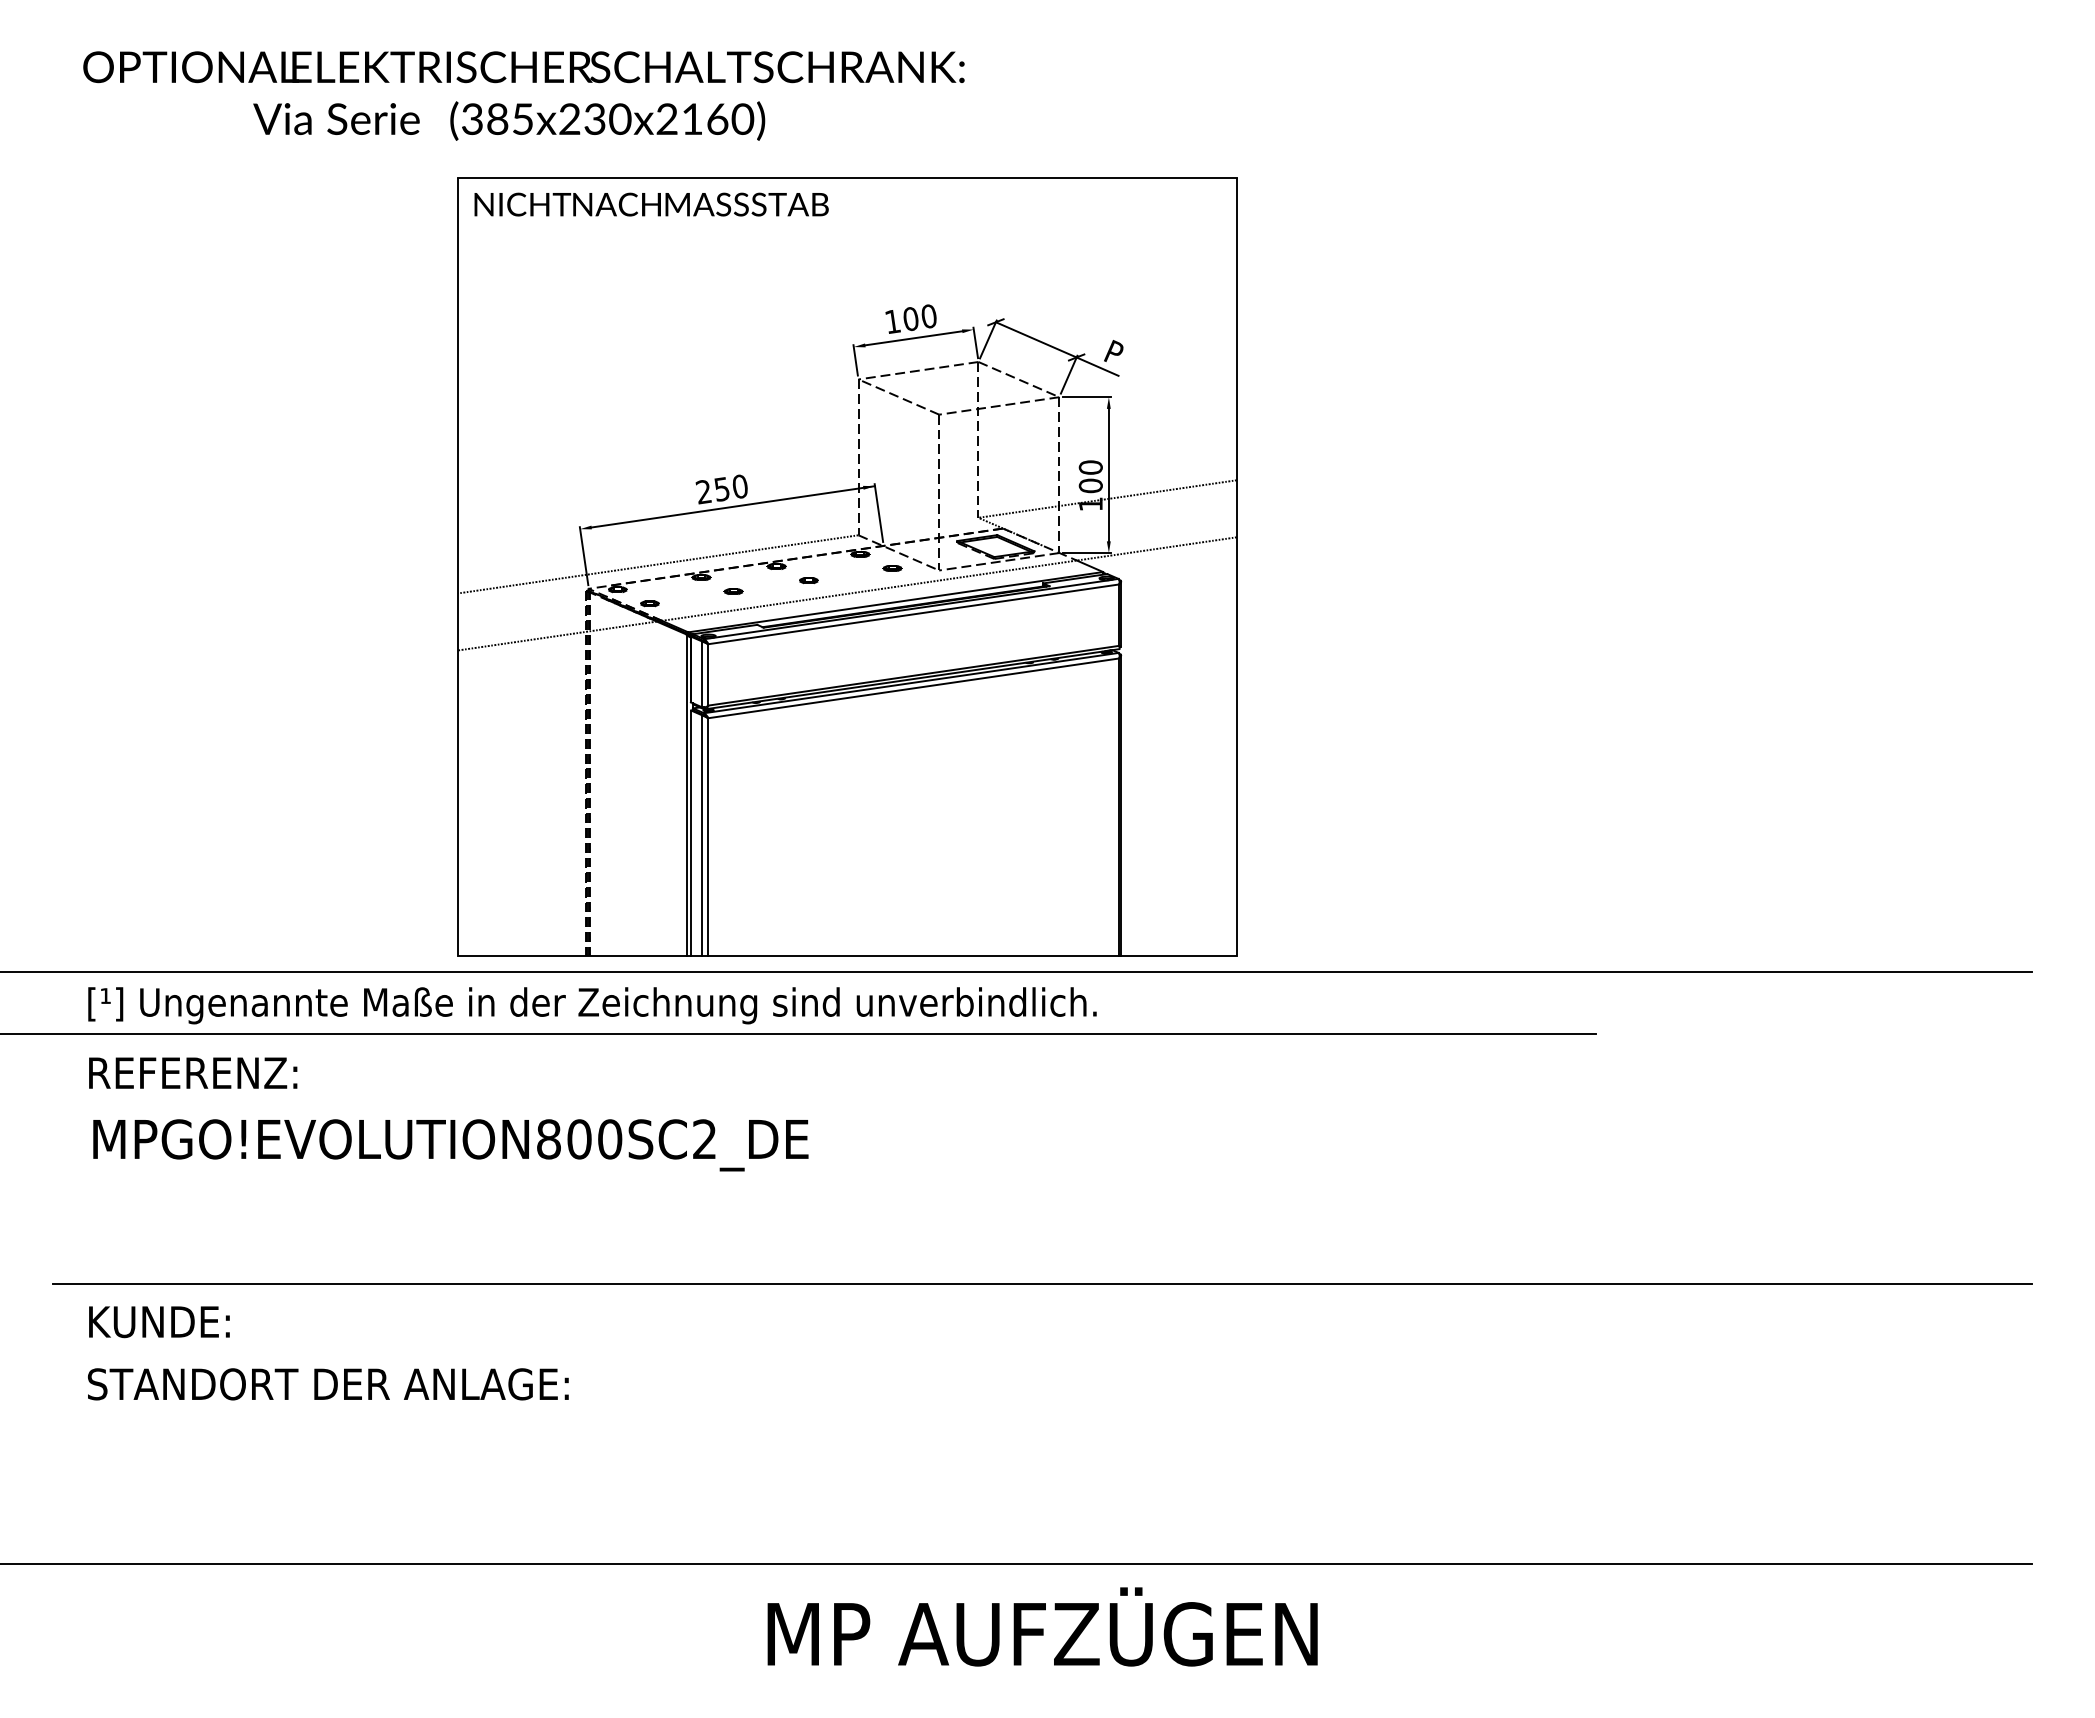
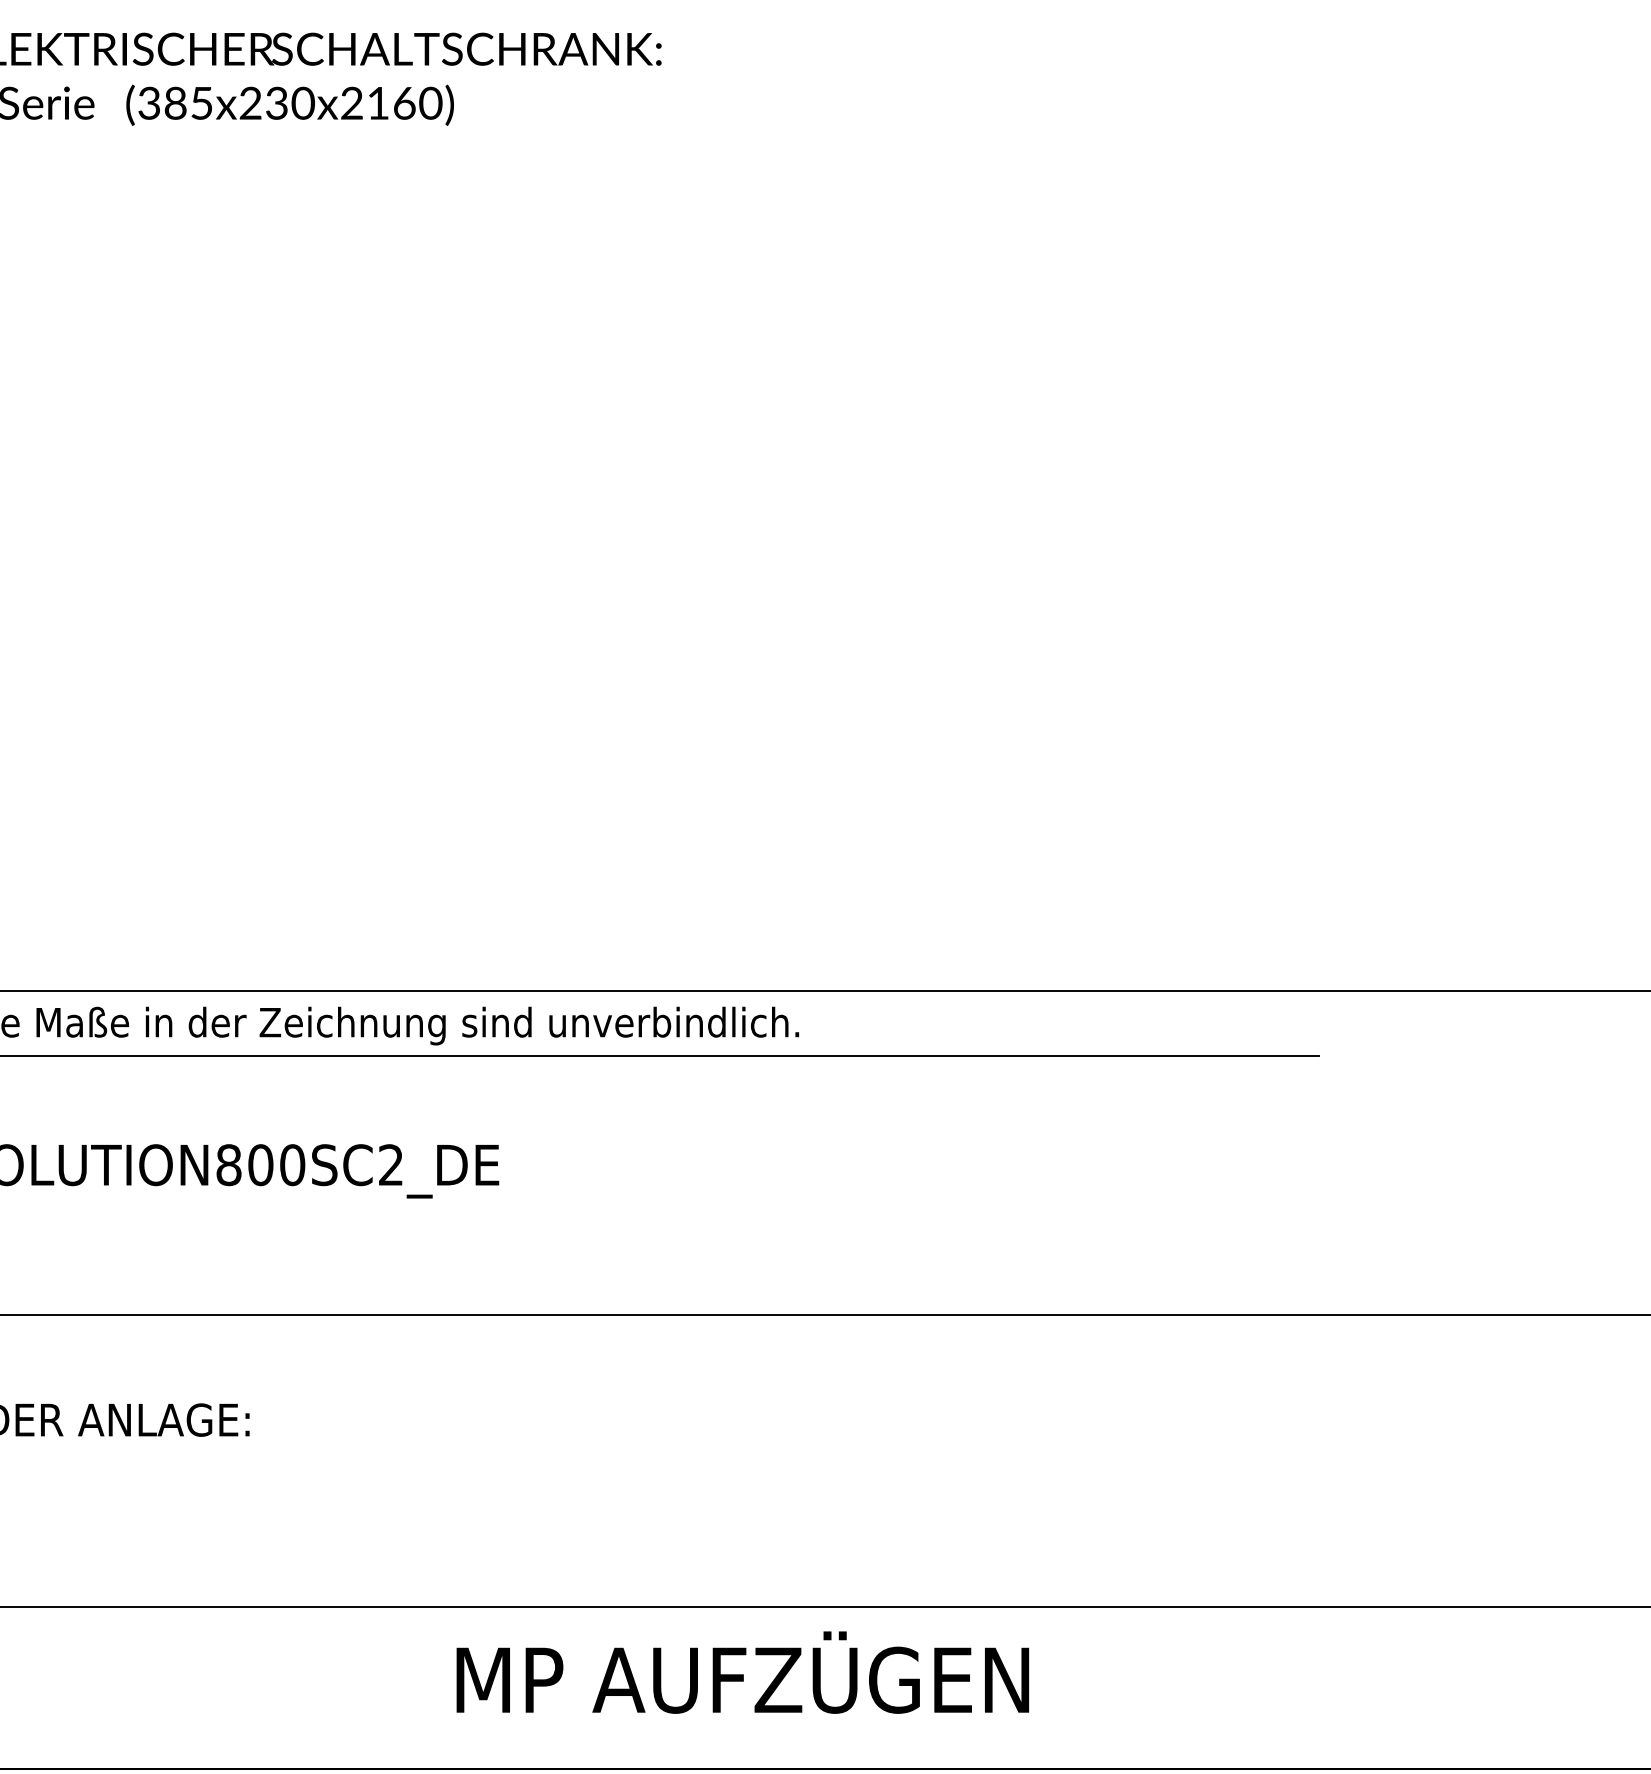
part: (847, 566) -> (539, 568), removed

